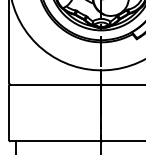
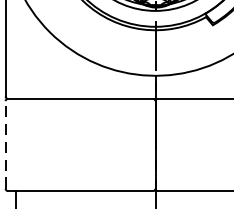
line: (9, 112) -> (6, 144), solid -> dashed

